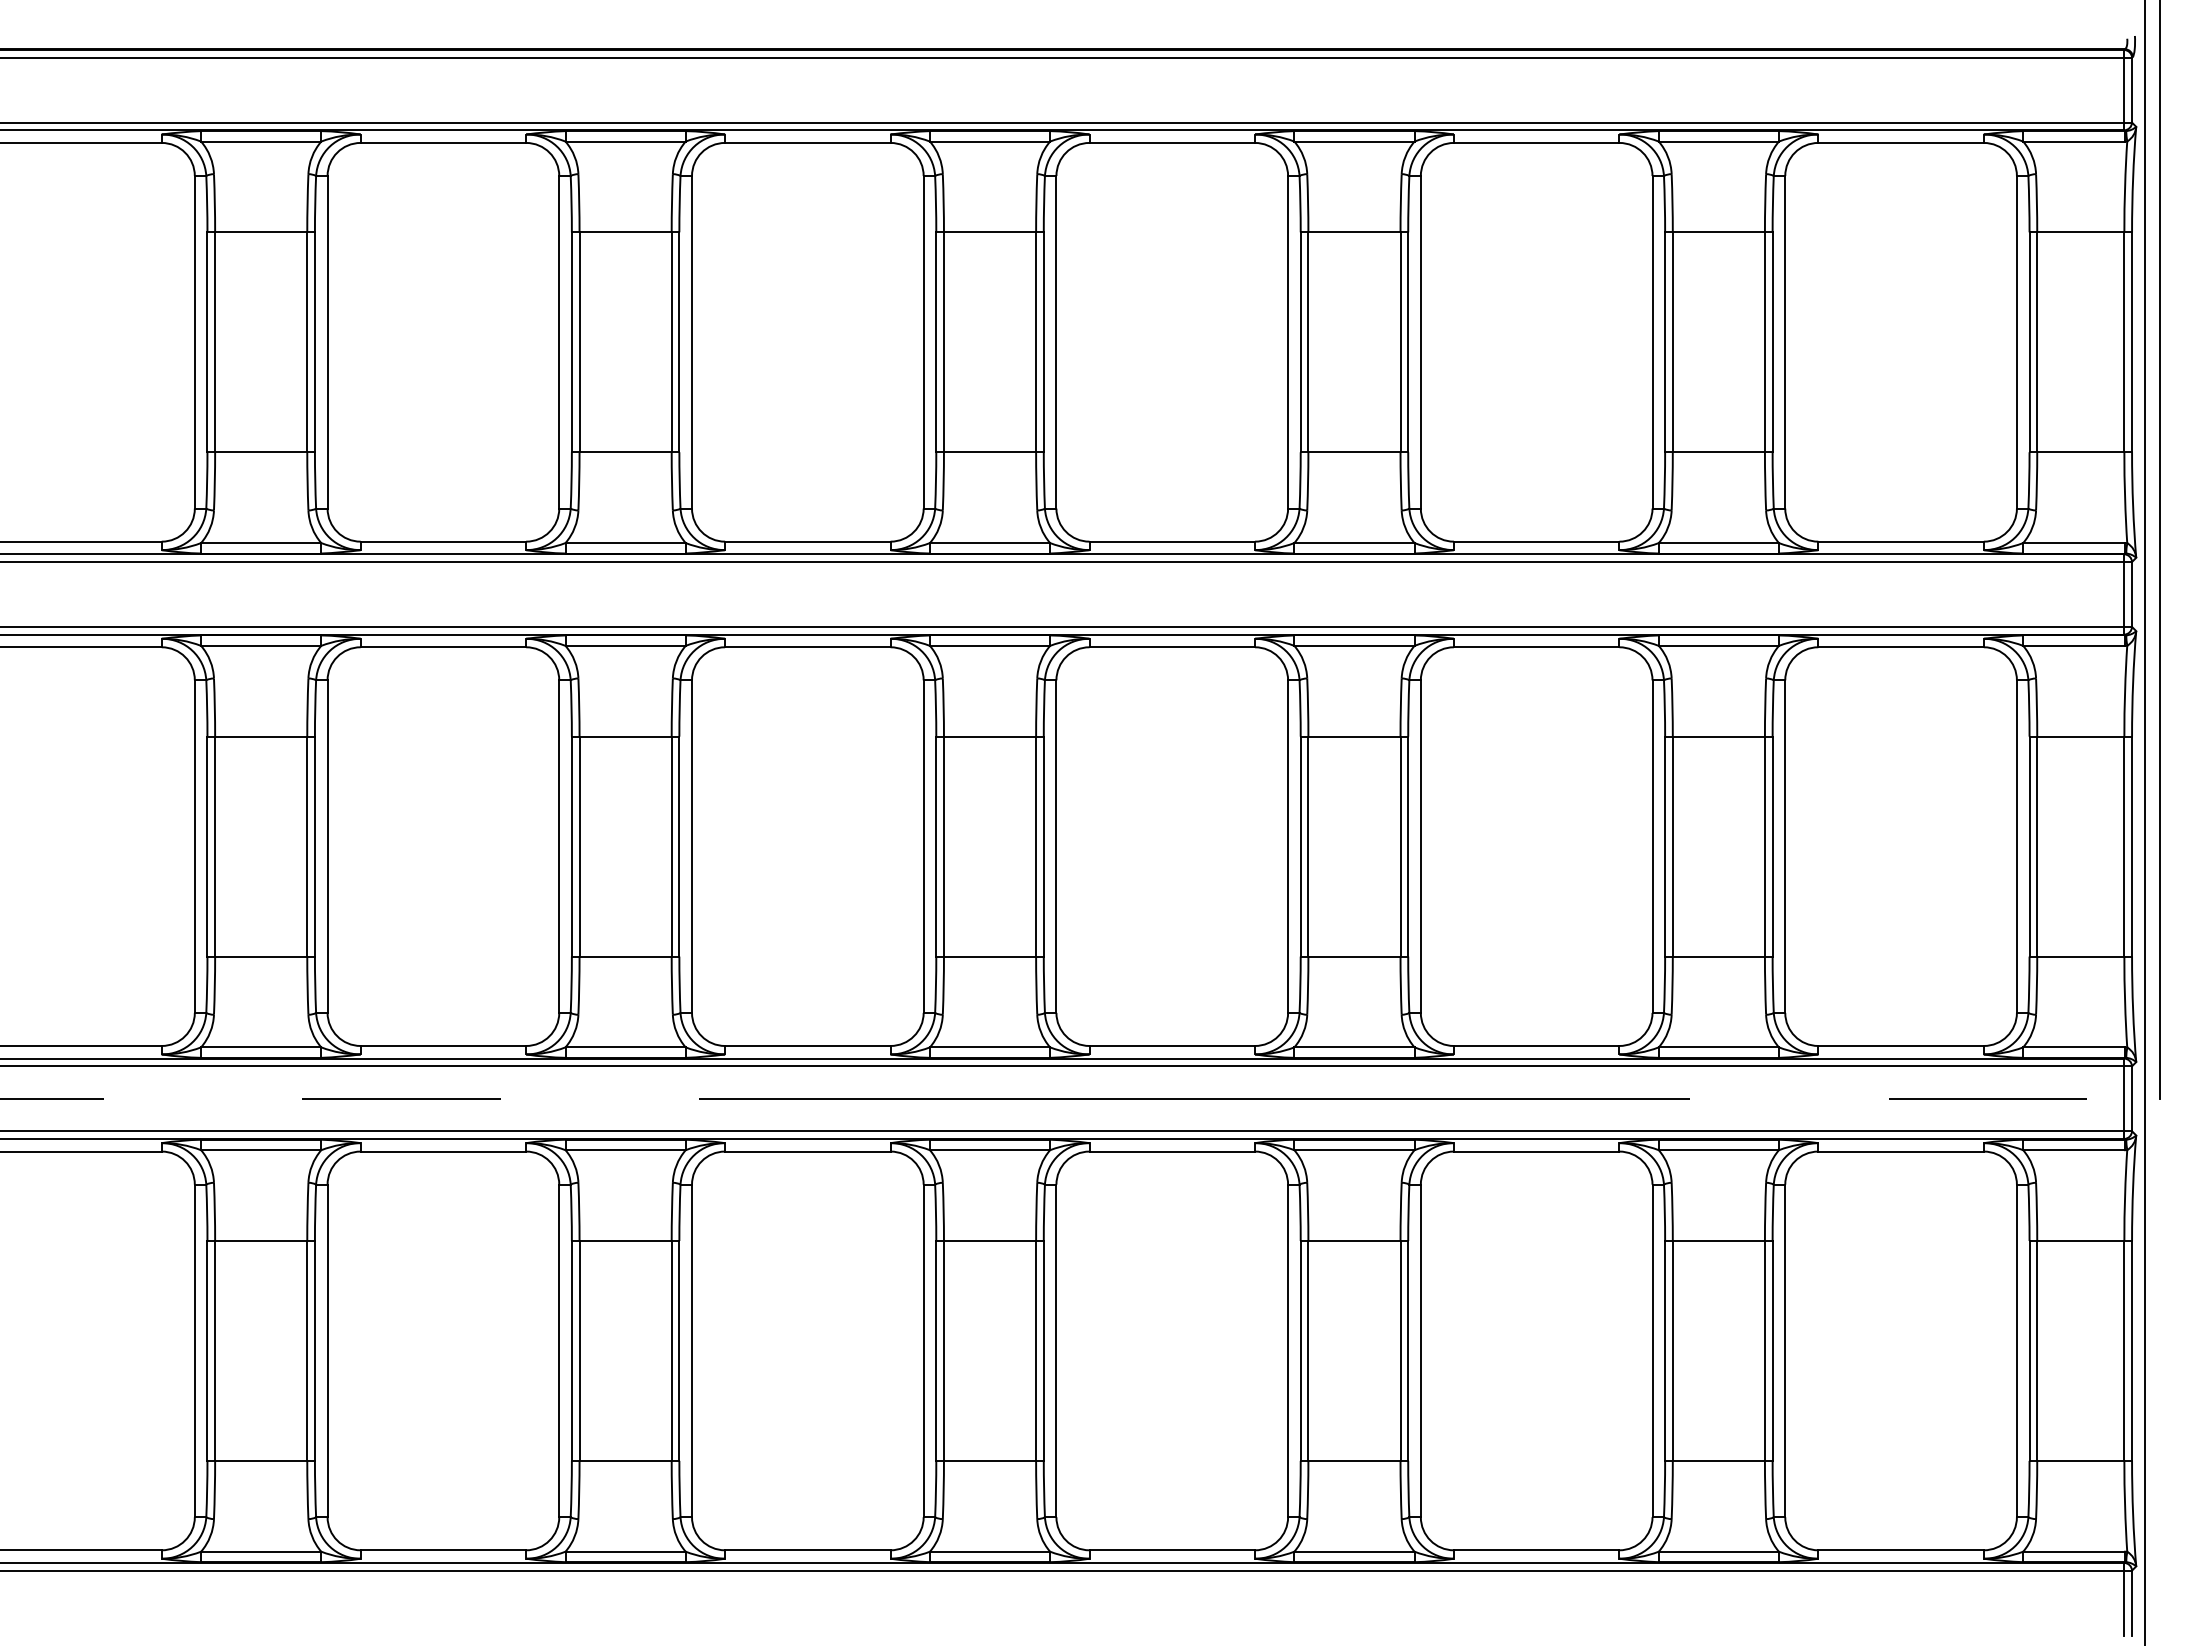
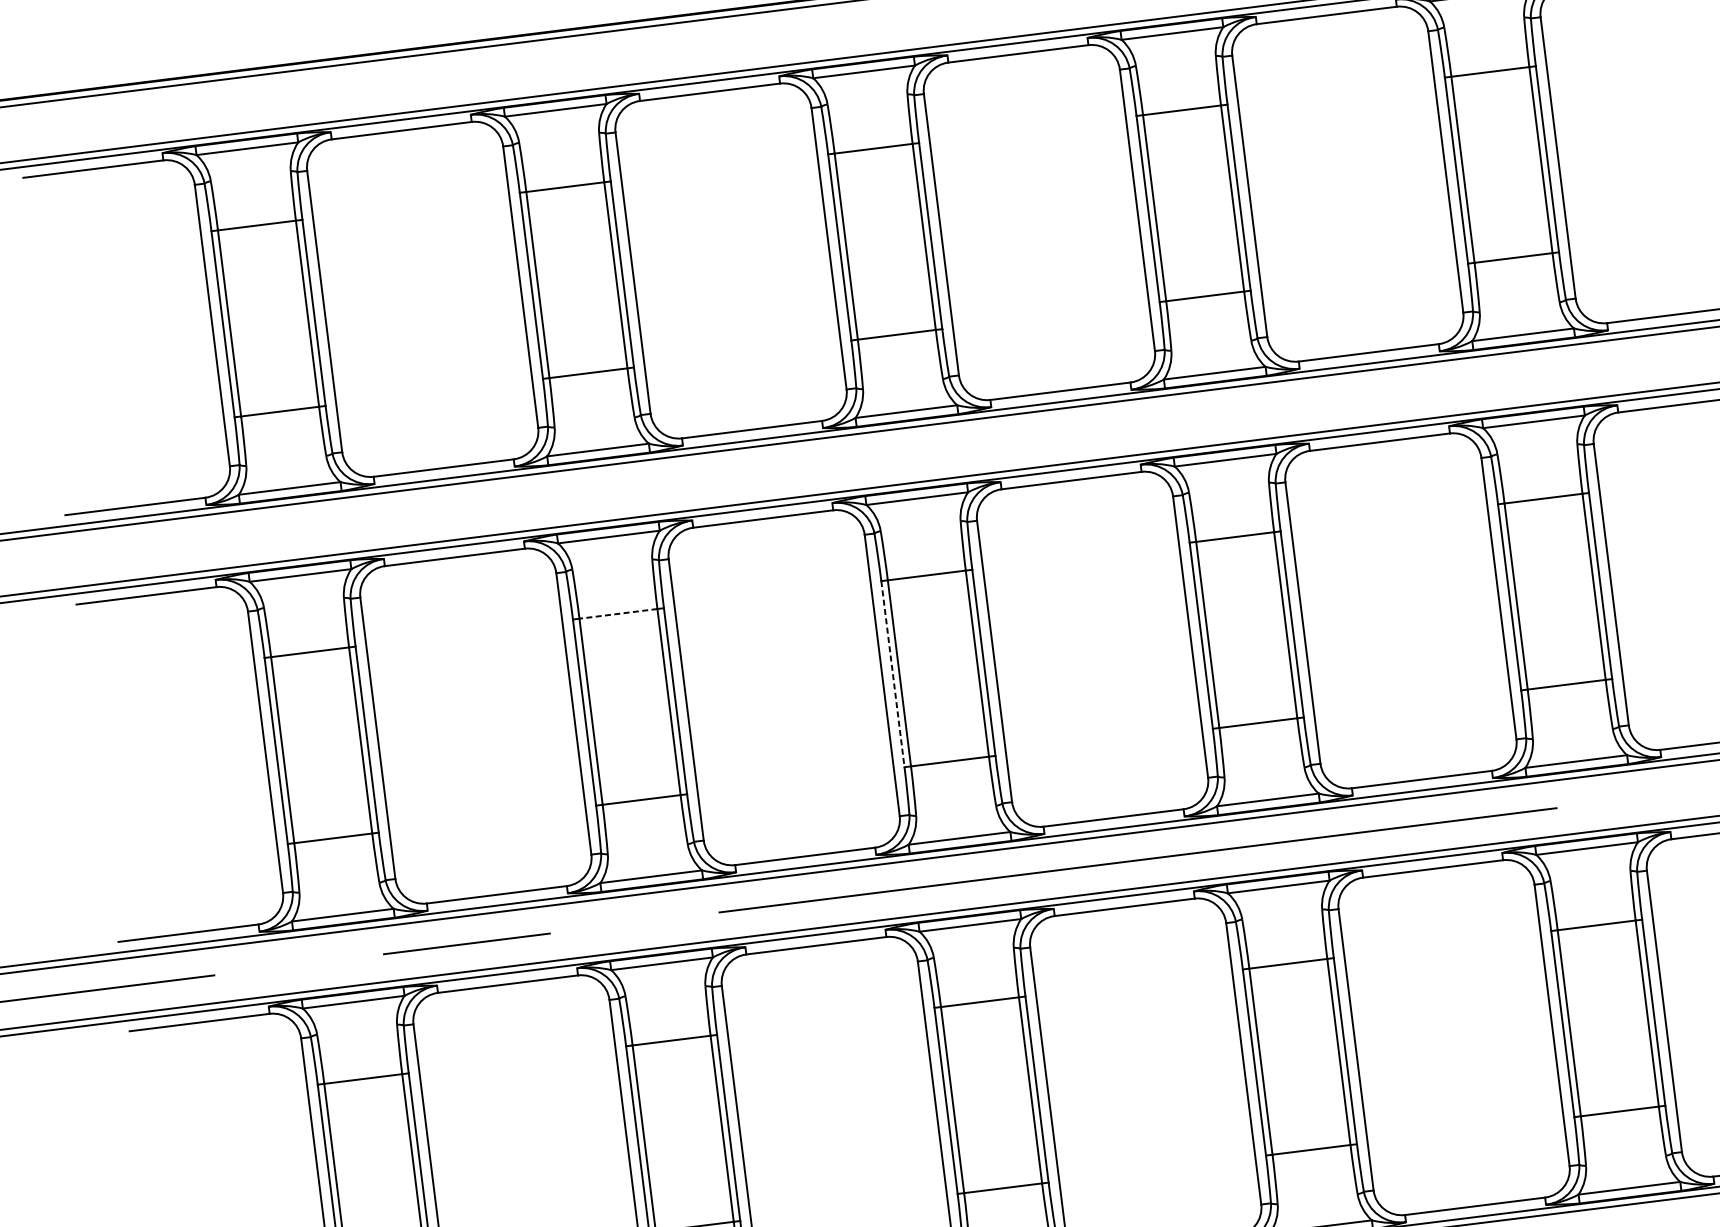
line: (625, 736) -> (618, 613), solid -> dashed
line: (936, 846) -> (893, 674), solid -> dashed

